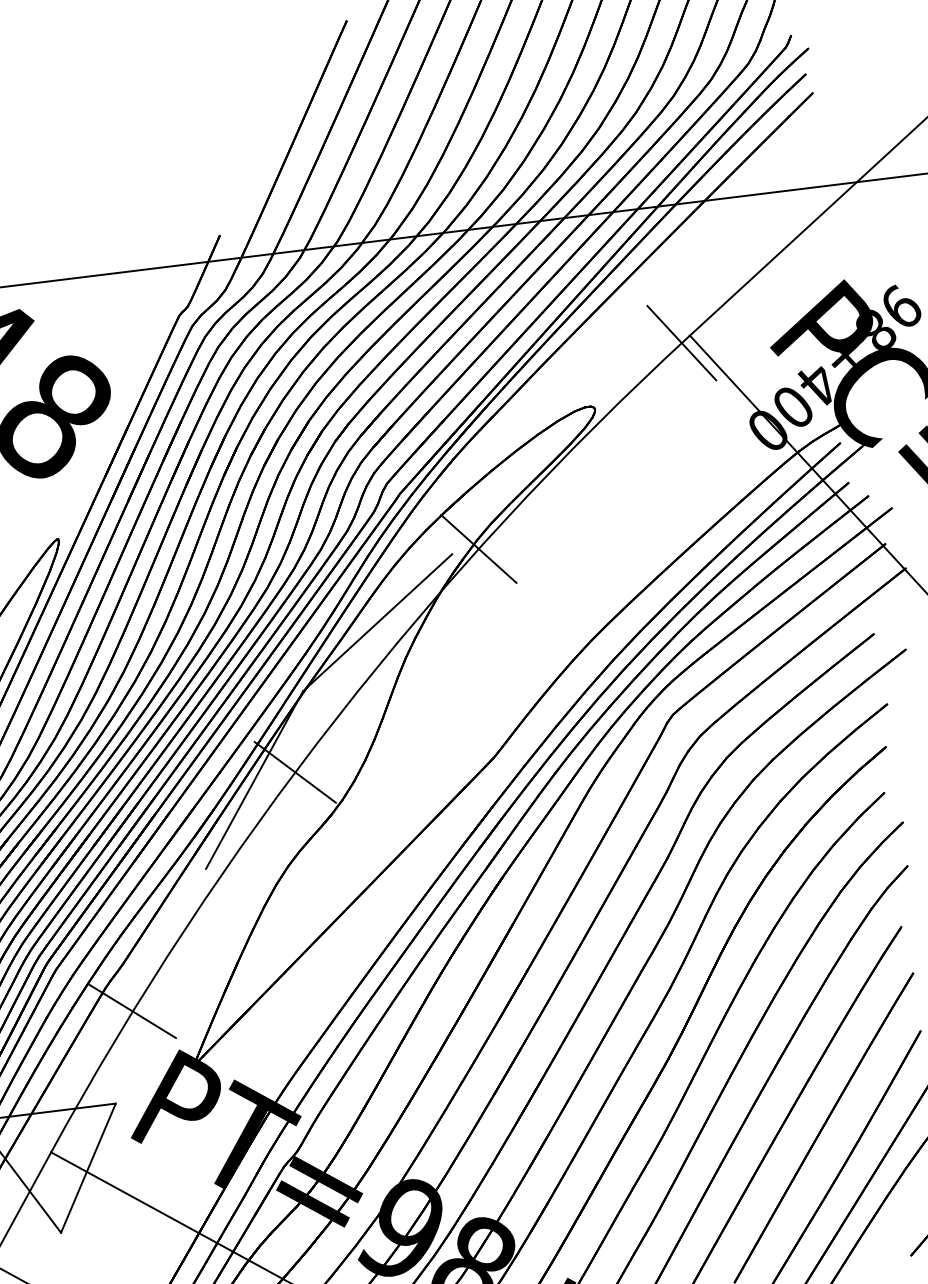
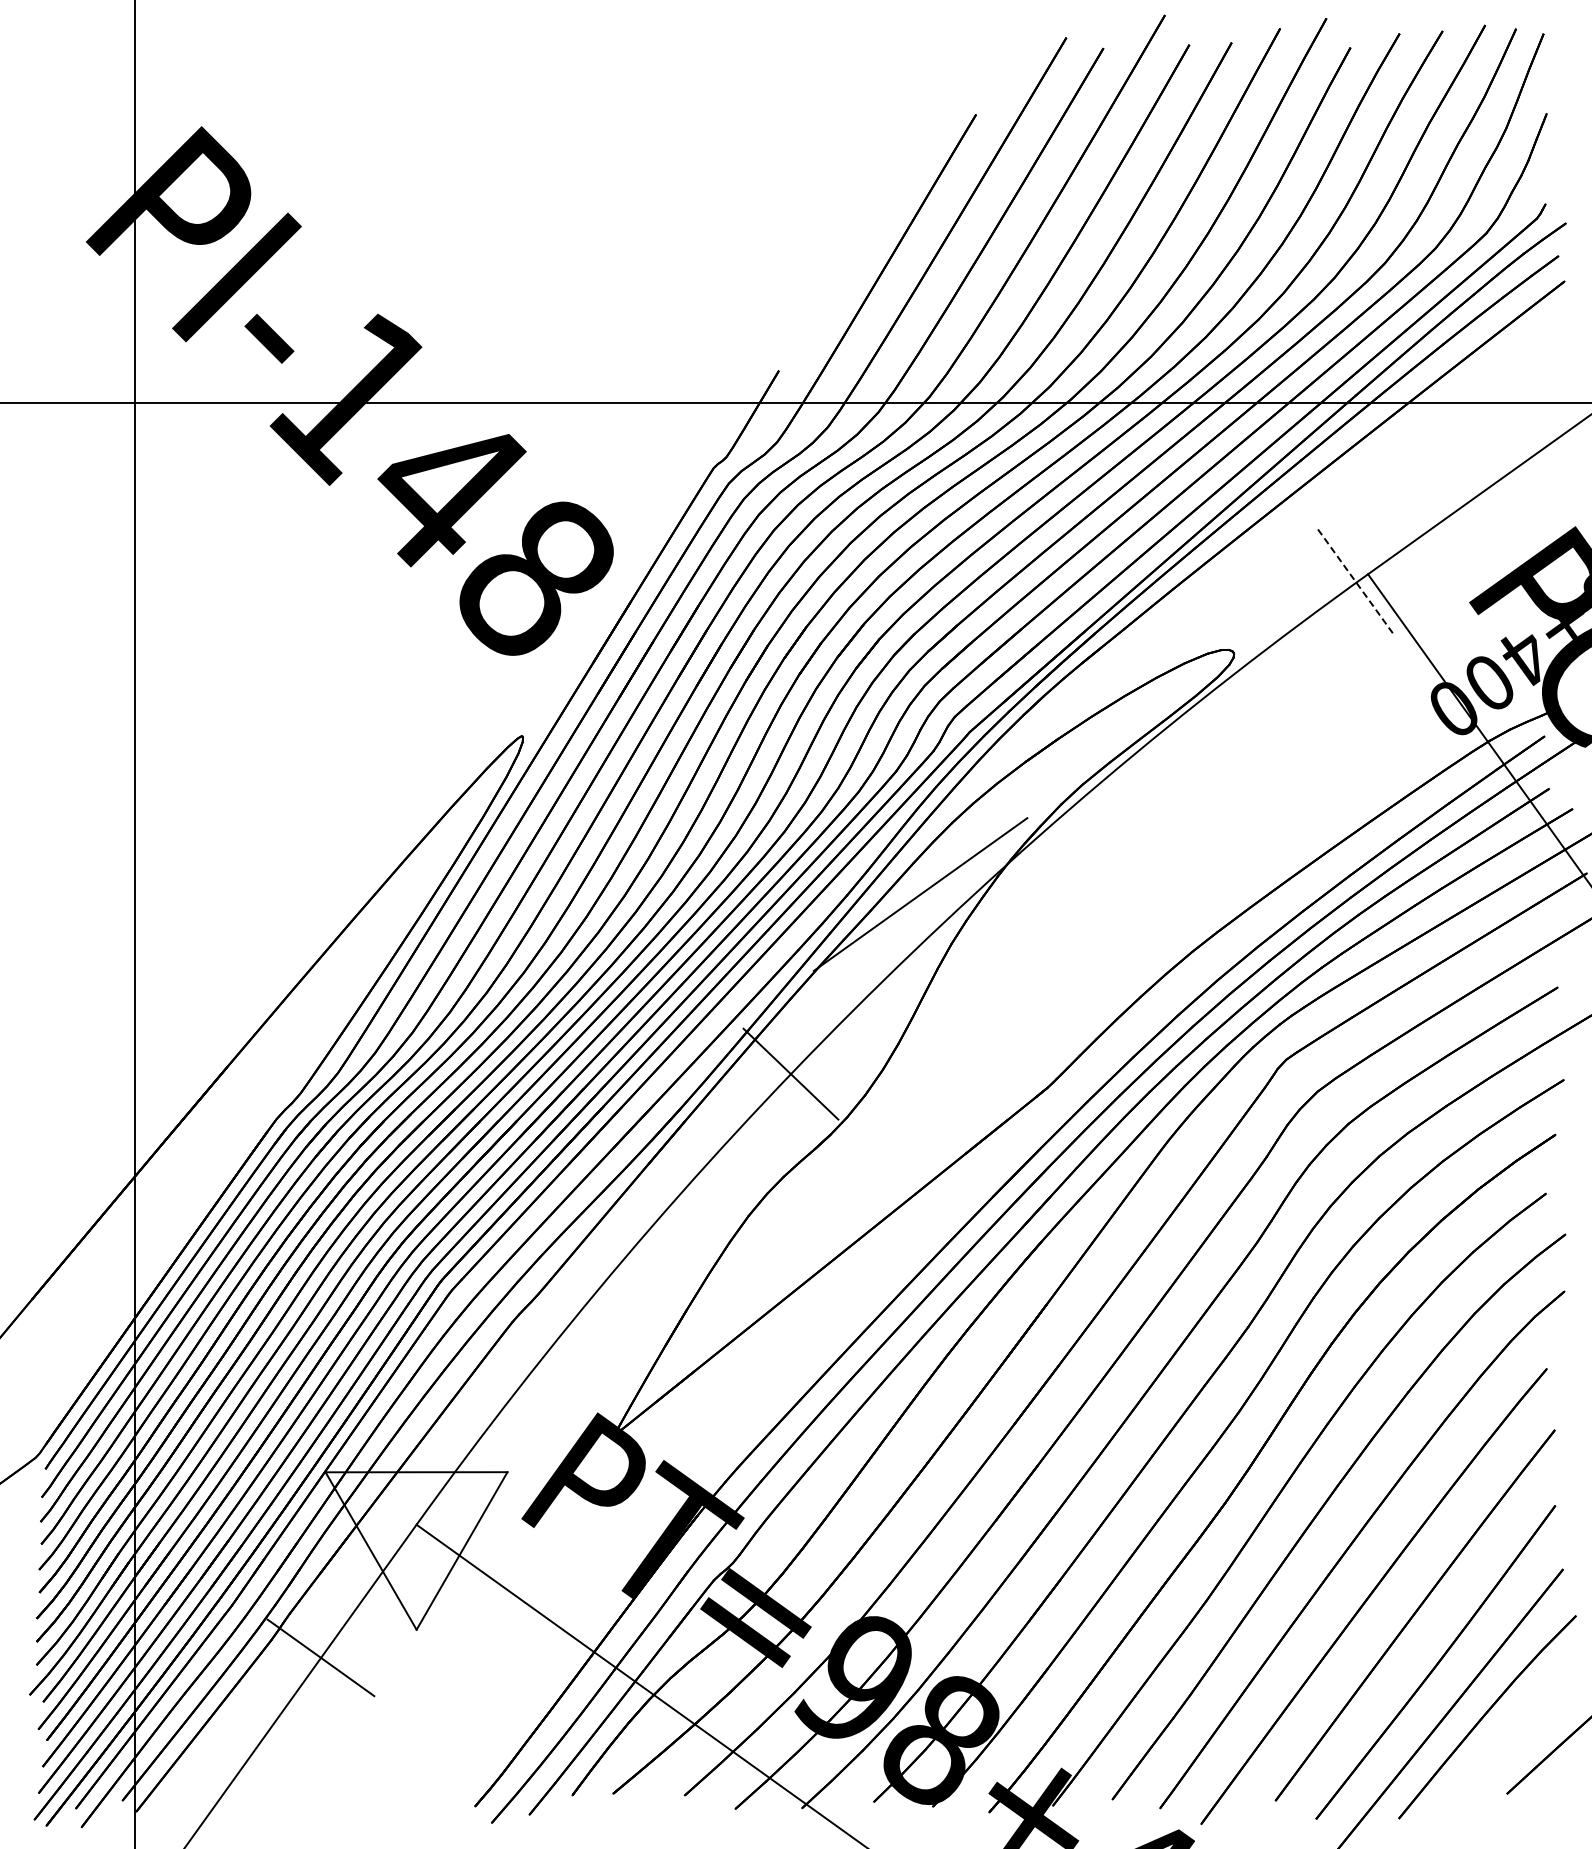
line: (681, 343) -> (1356, 582), solid -> dashed
line: (478, 548) -> (1062, 815), removed
line: (253, 780) -> (736, 1077), removed
line: (132, 1011) -> (543, 1356), removed

